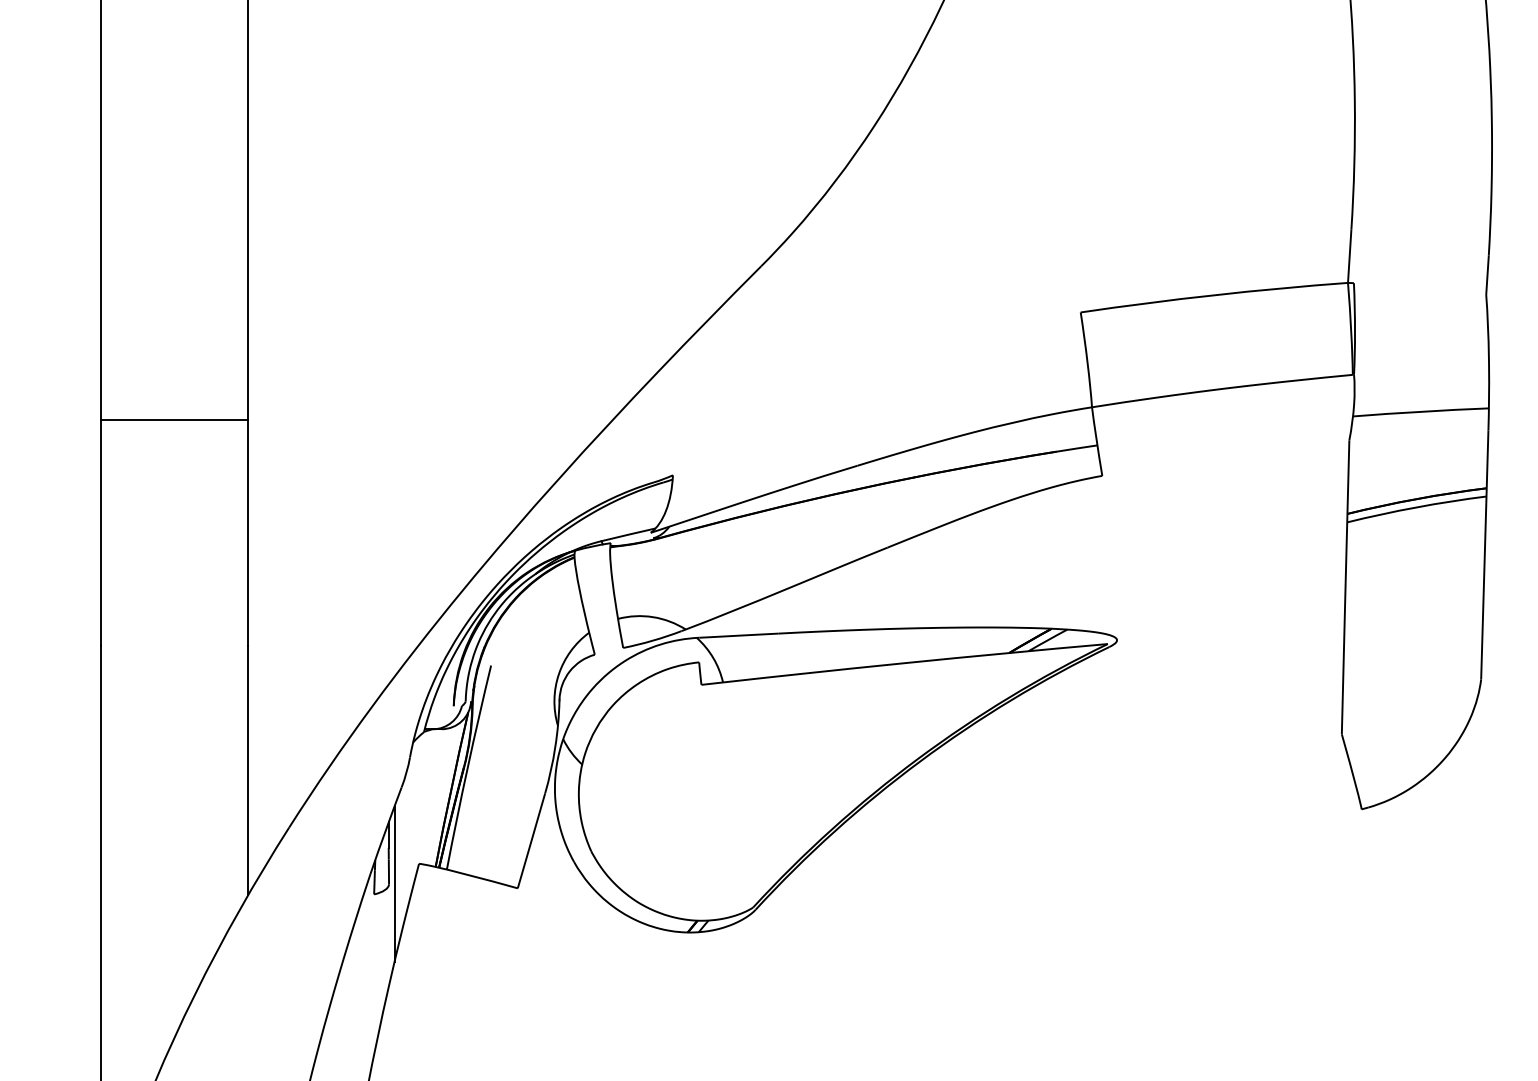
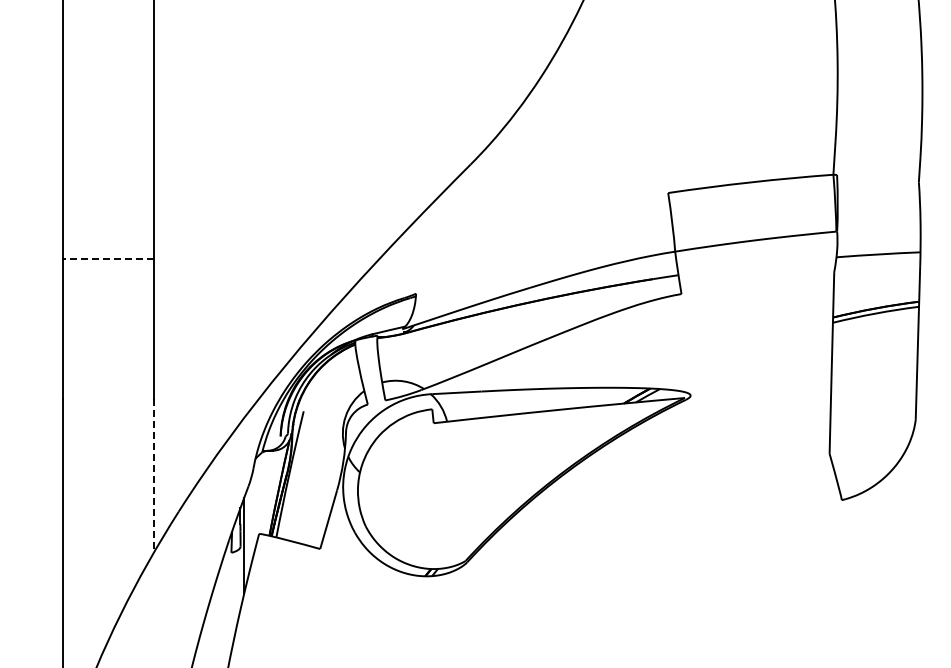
line: (175, 419) -> (108, 259), solid -> dashed
line: (248, 771) -> (153, 476), solid -> dashed

